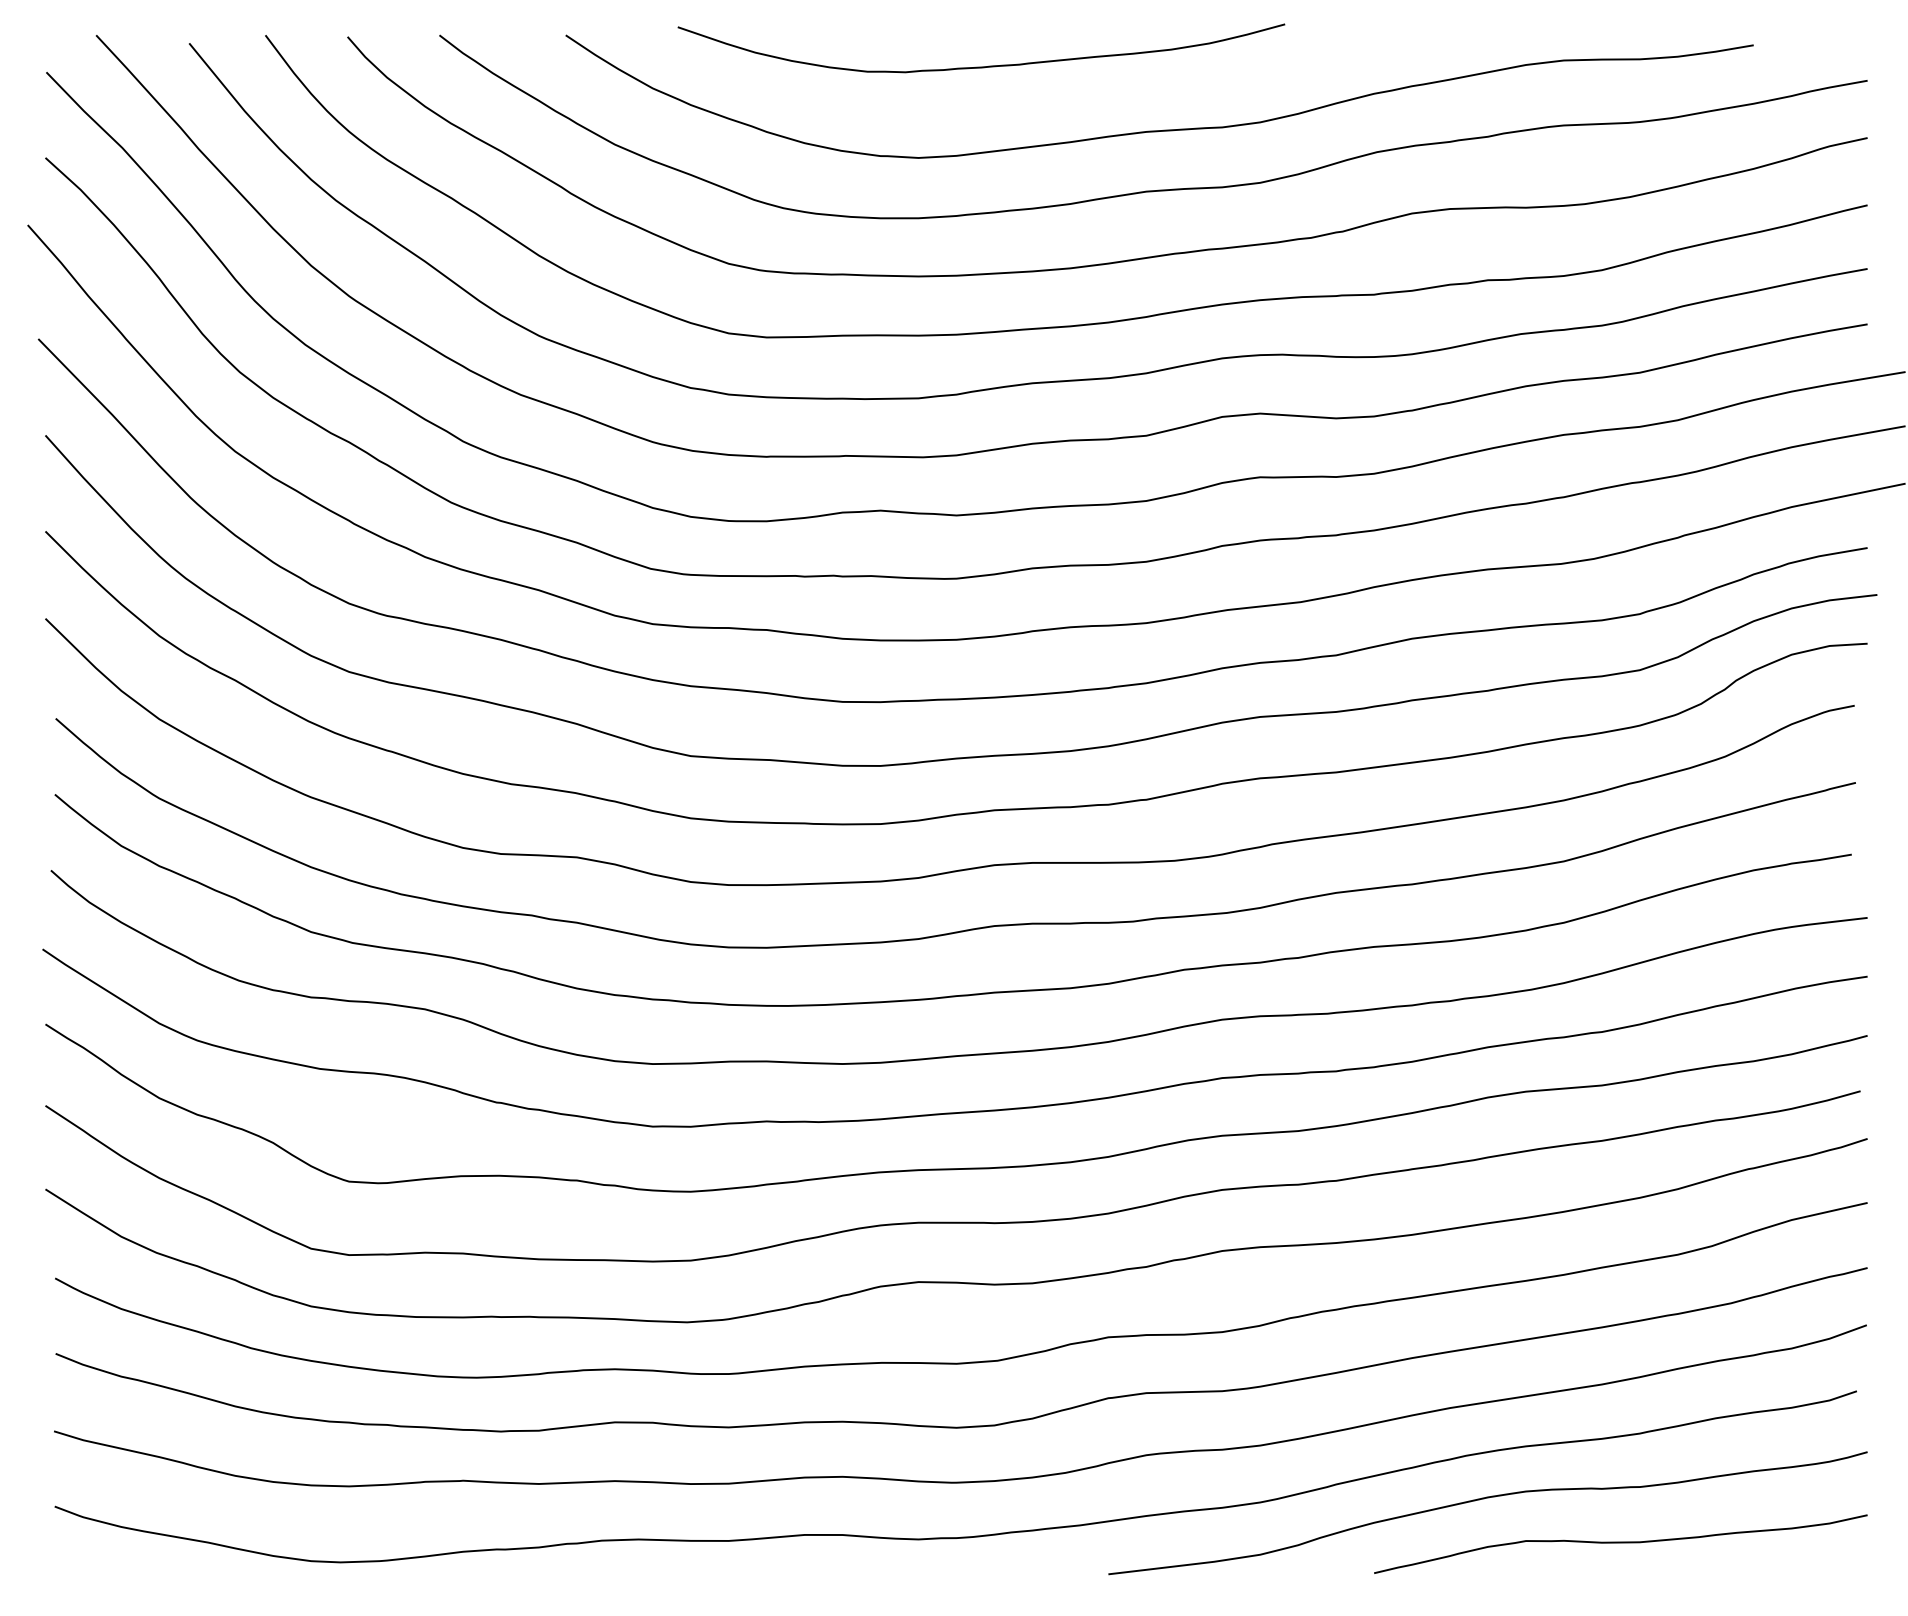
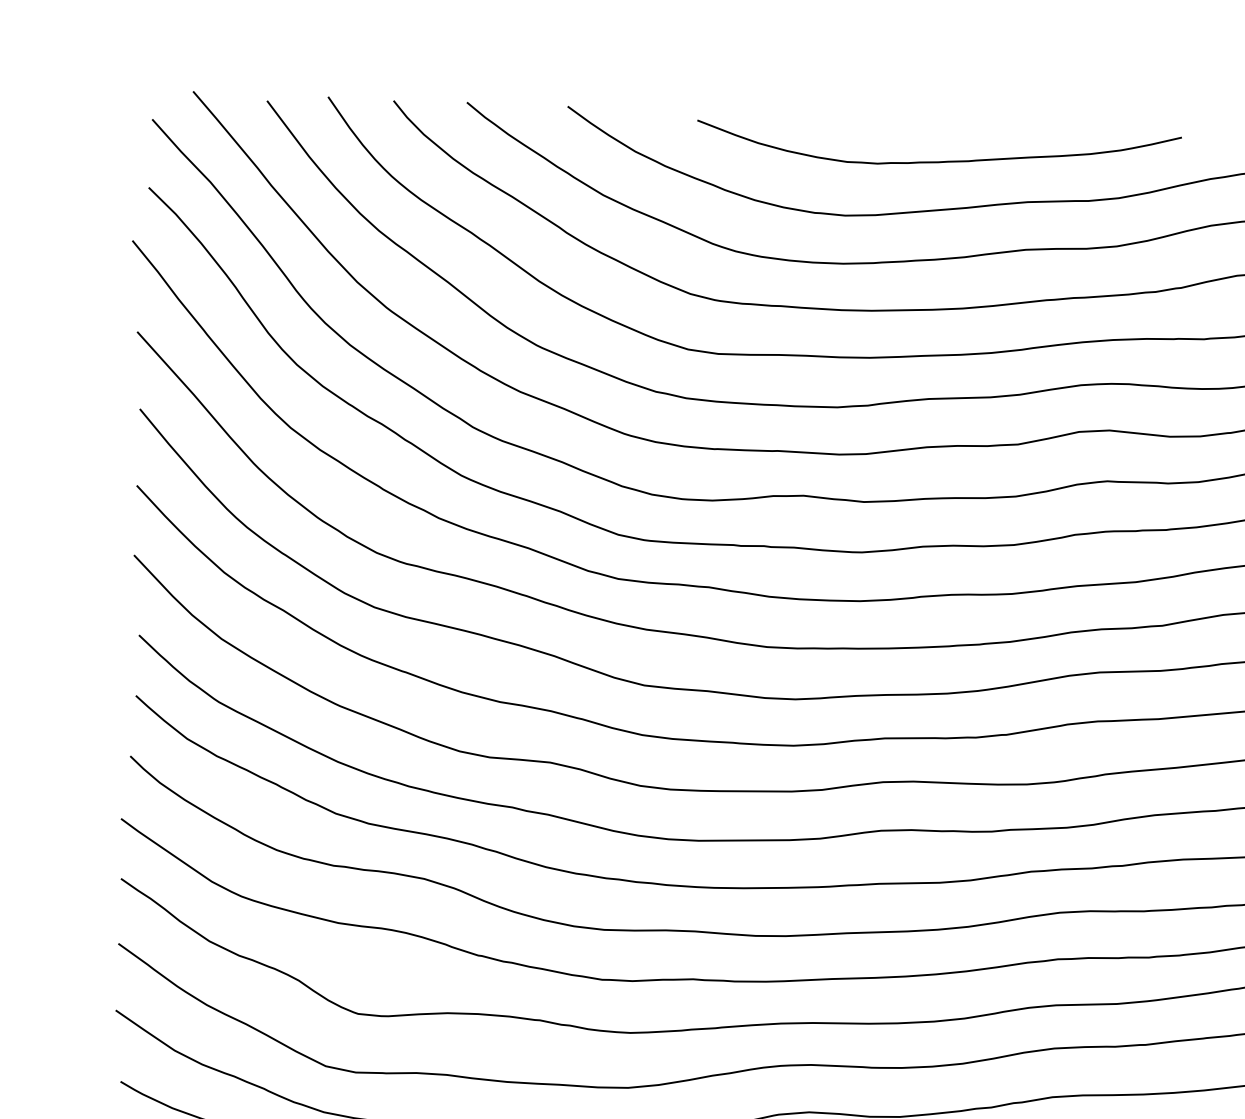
curve: (981, 66) -> (938, 161), moved

